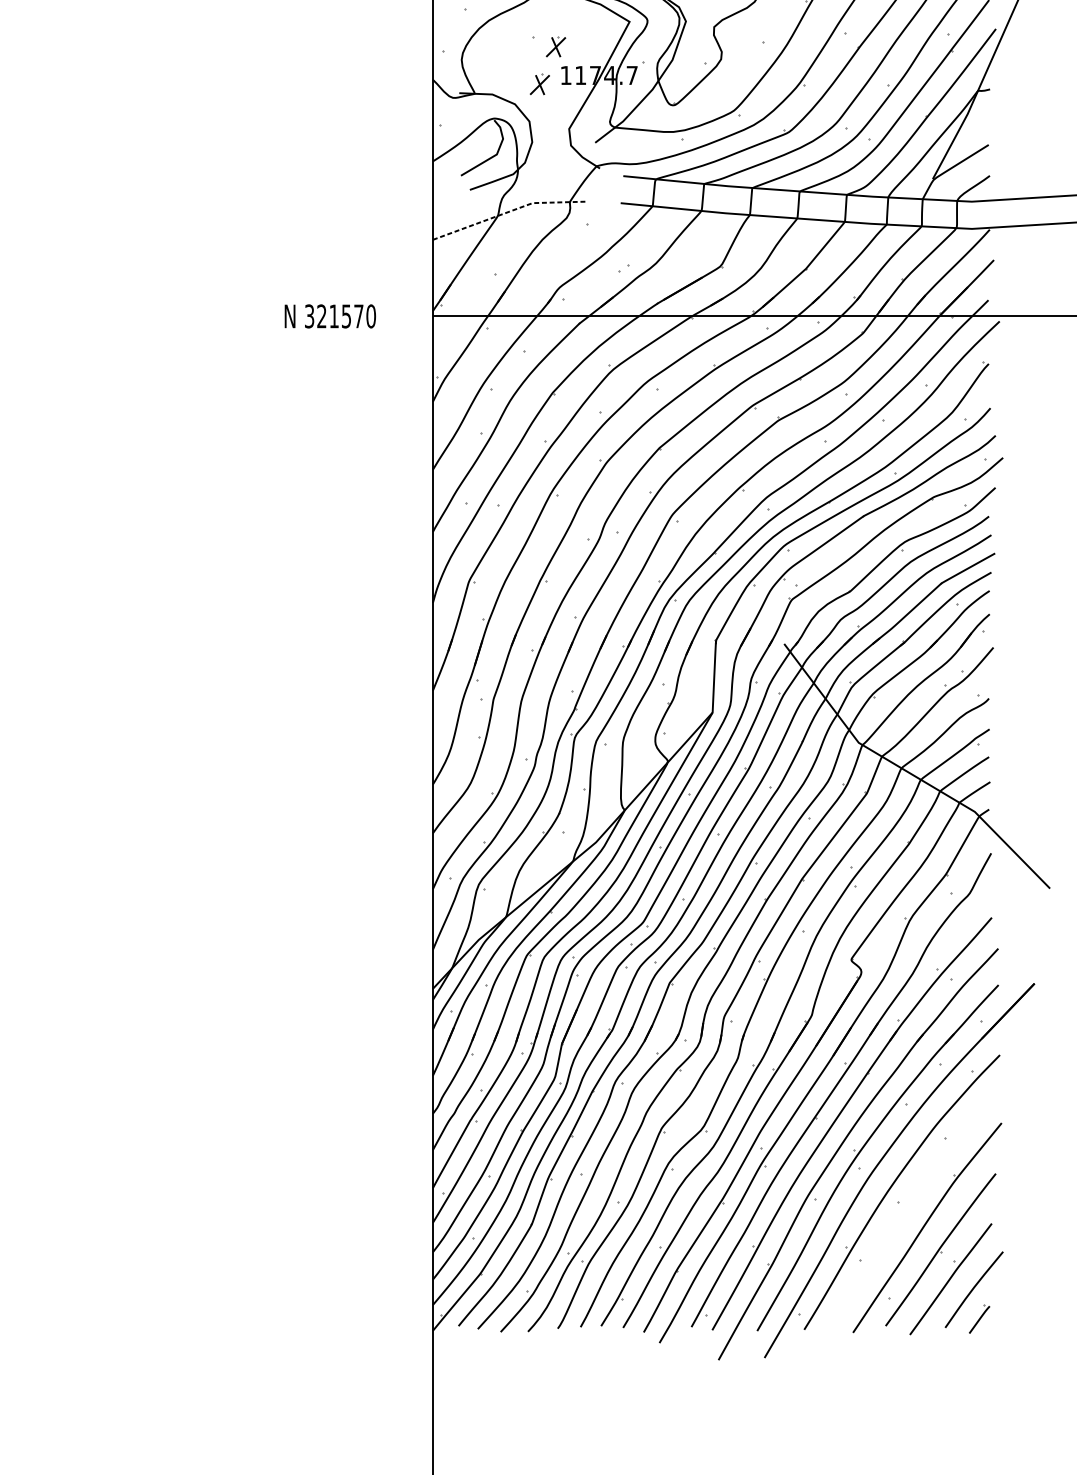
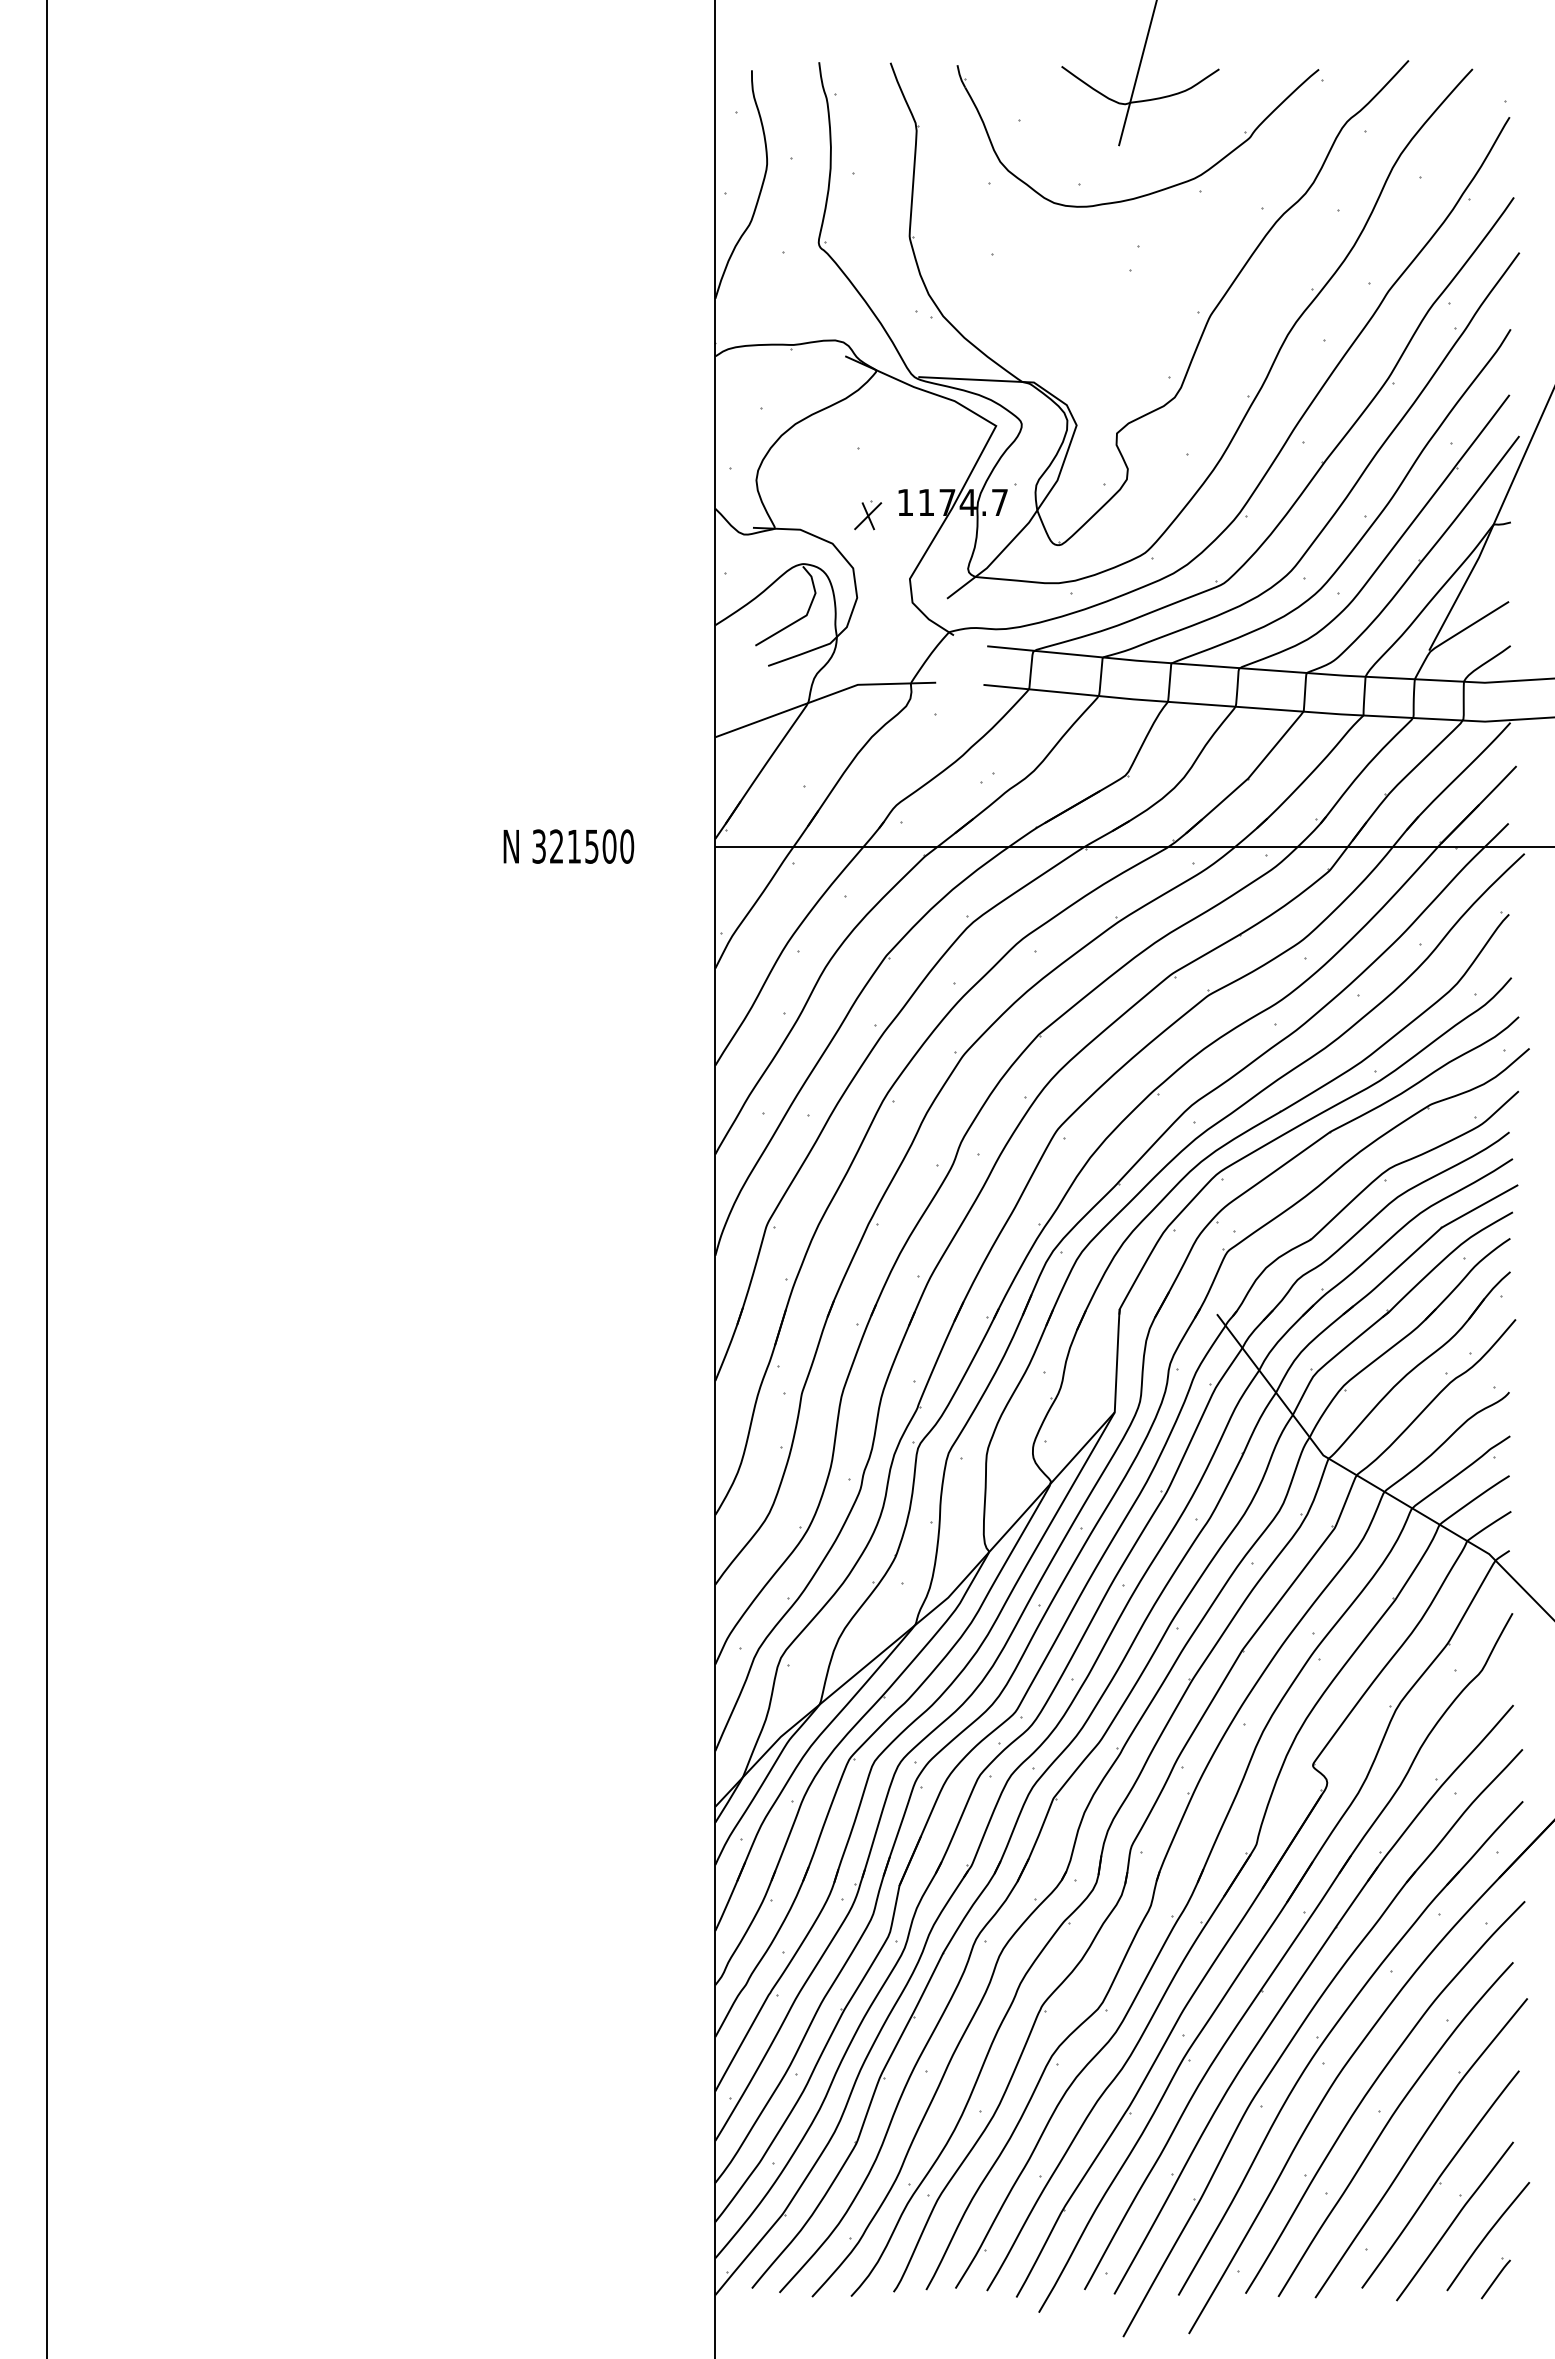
part: (556, 46) -> (891, 461), removed
line: (509, 212) -> (824, 697), dashed -> solid
text: (358, 316) -> (609, 846), 321570 -> 321500
curve: (903, 1212) -> (1387, 2125), added

